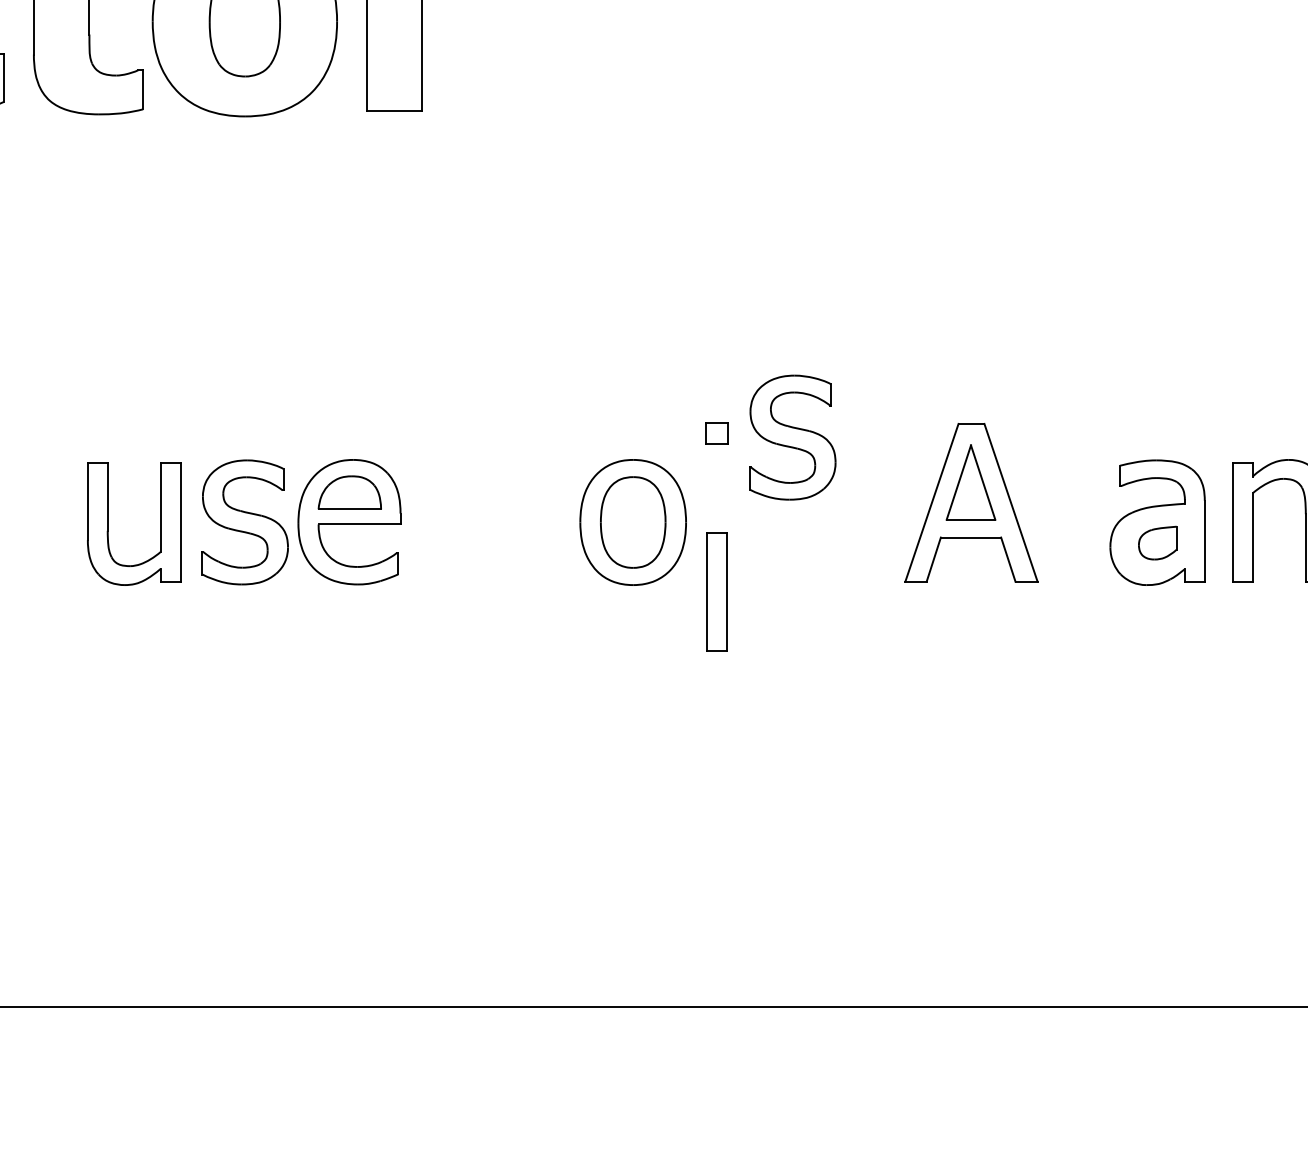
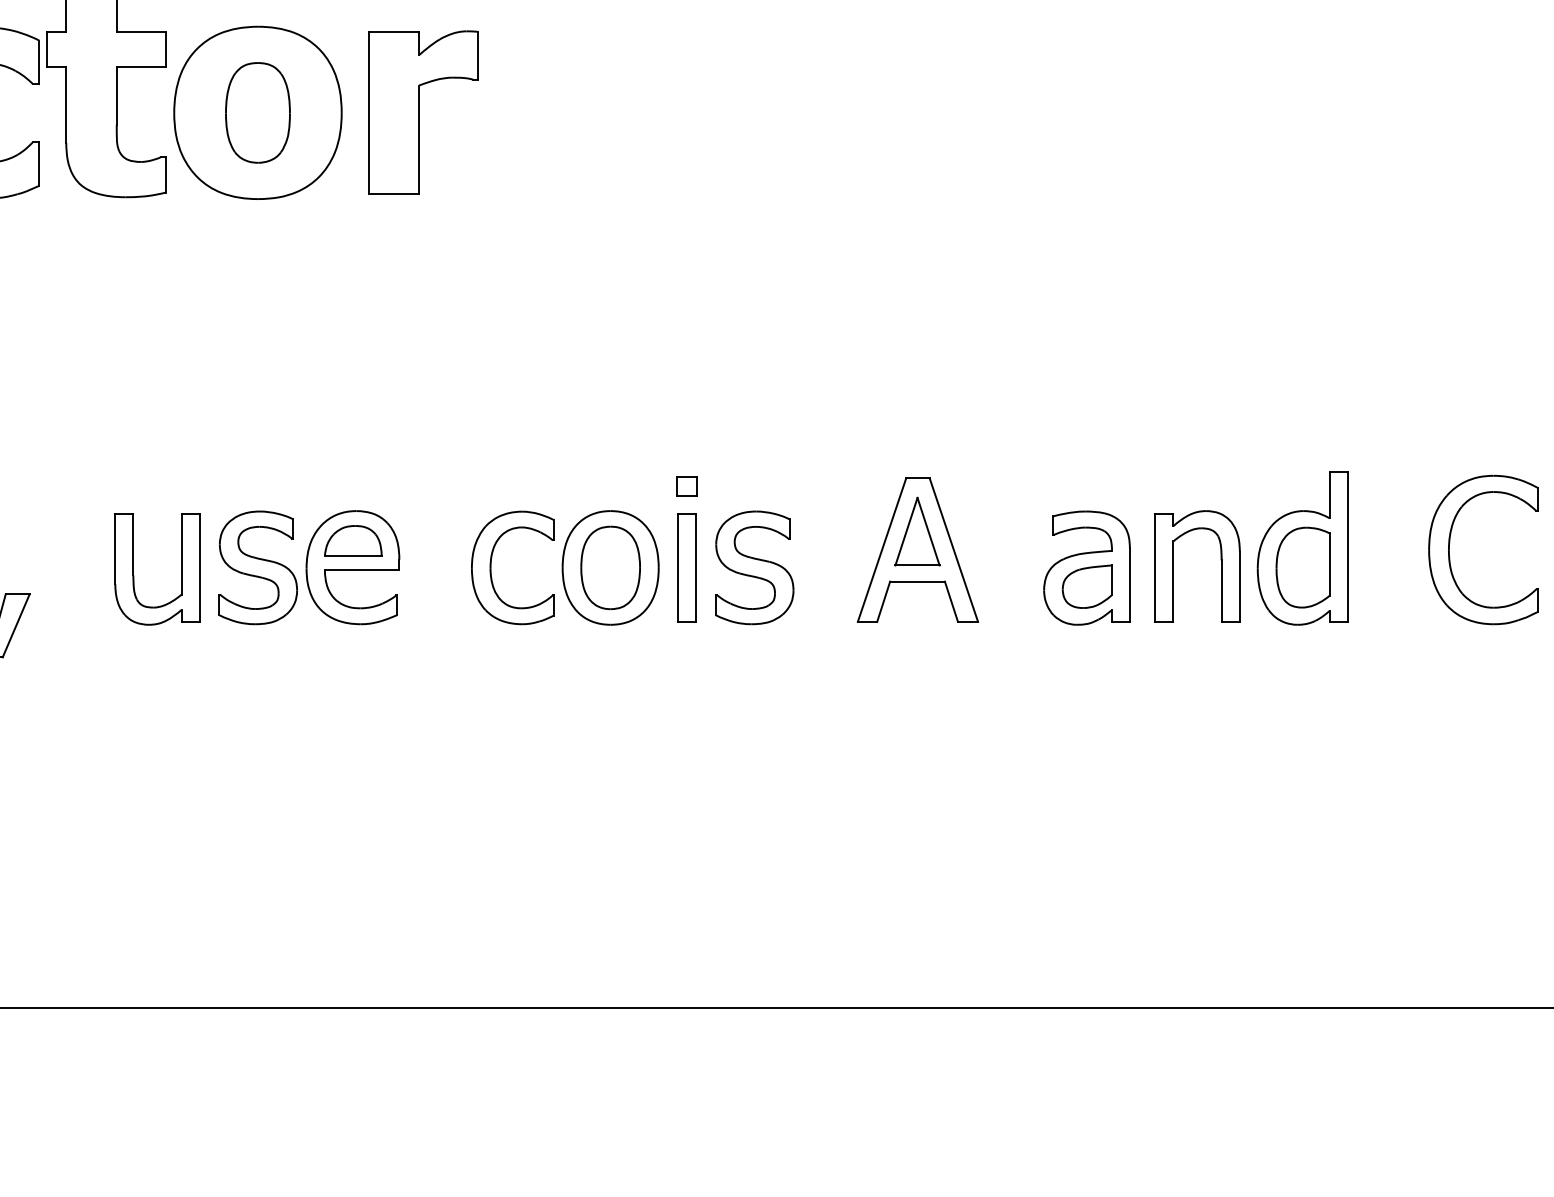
part: (792, 437) -> (754, 567), moved
part: (501, 522) -> (491, 567), added
part: (1157, 542) -> (1086, 586), size x1.43
part: (716, 591) -> (686, 567), moved

